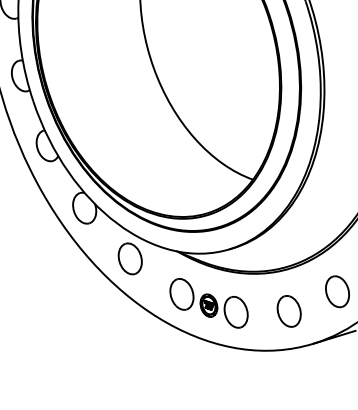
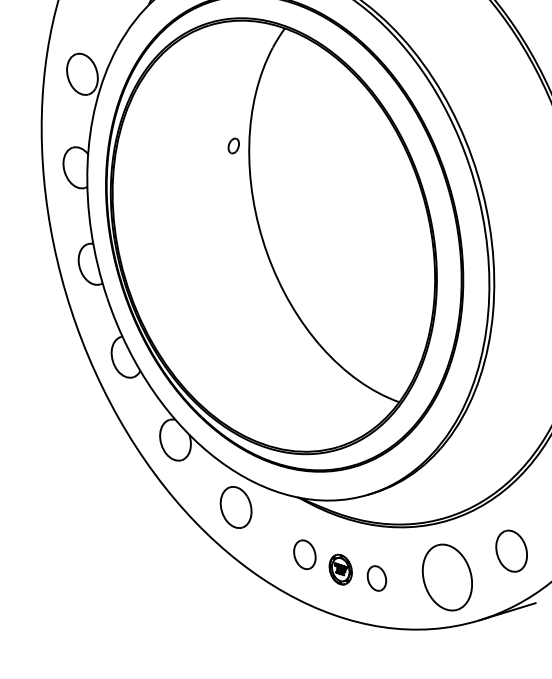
part: (181, 294) -> (304, 554), size x0.7
part: (289, 310) -> (447, 576), size x1.6
part: (235, 312) -> (376, 578), size x0.6

